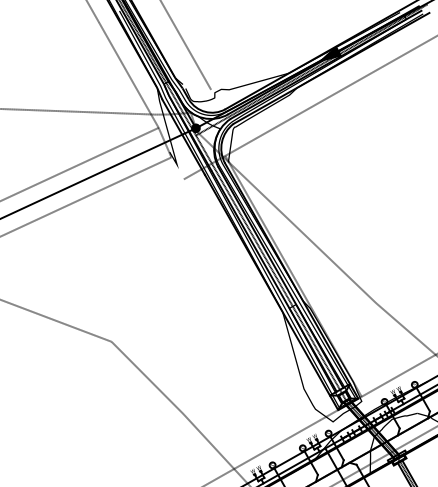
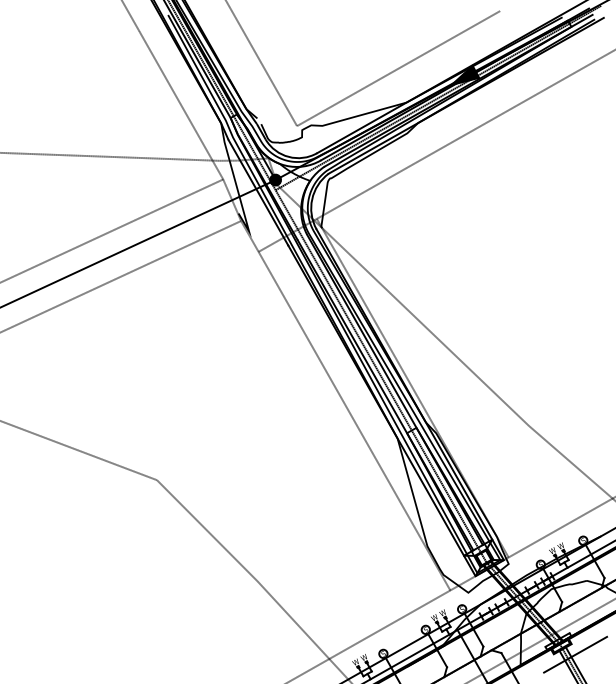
line: (283, 48) -> (398, 68), added
line: (245, 288) -> (345, 405), added
line: (409, 465) -> (575, 654), added

